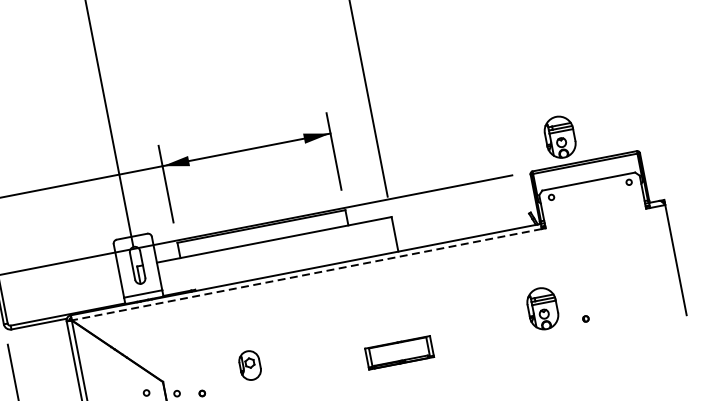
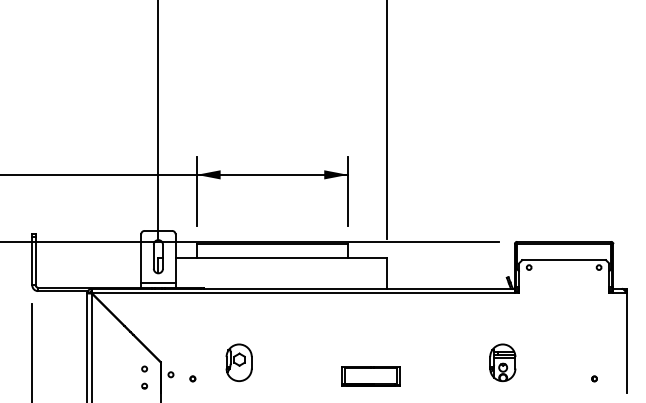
part: (559, 136) -> (546, 216), removed
line: (306, 274) -> (303, 293), dashed -> solid
part: (585, 318) -> (594, 378), moved
part: (249, 365) -> (238, 362), size x1.43

